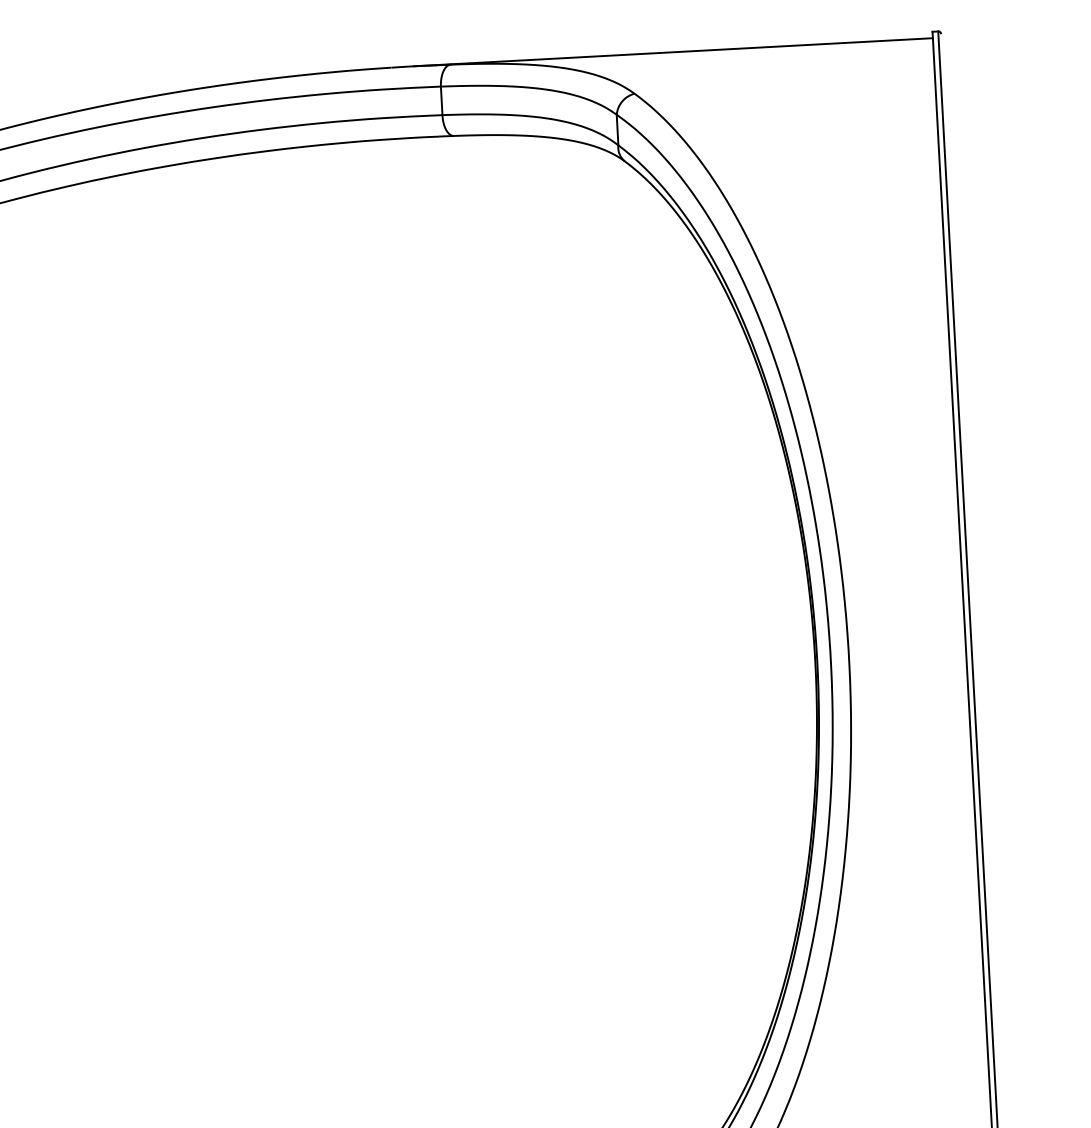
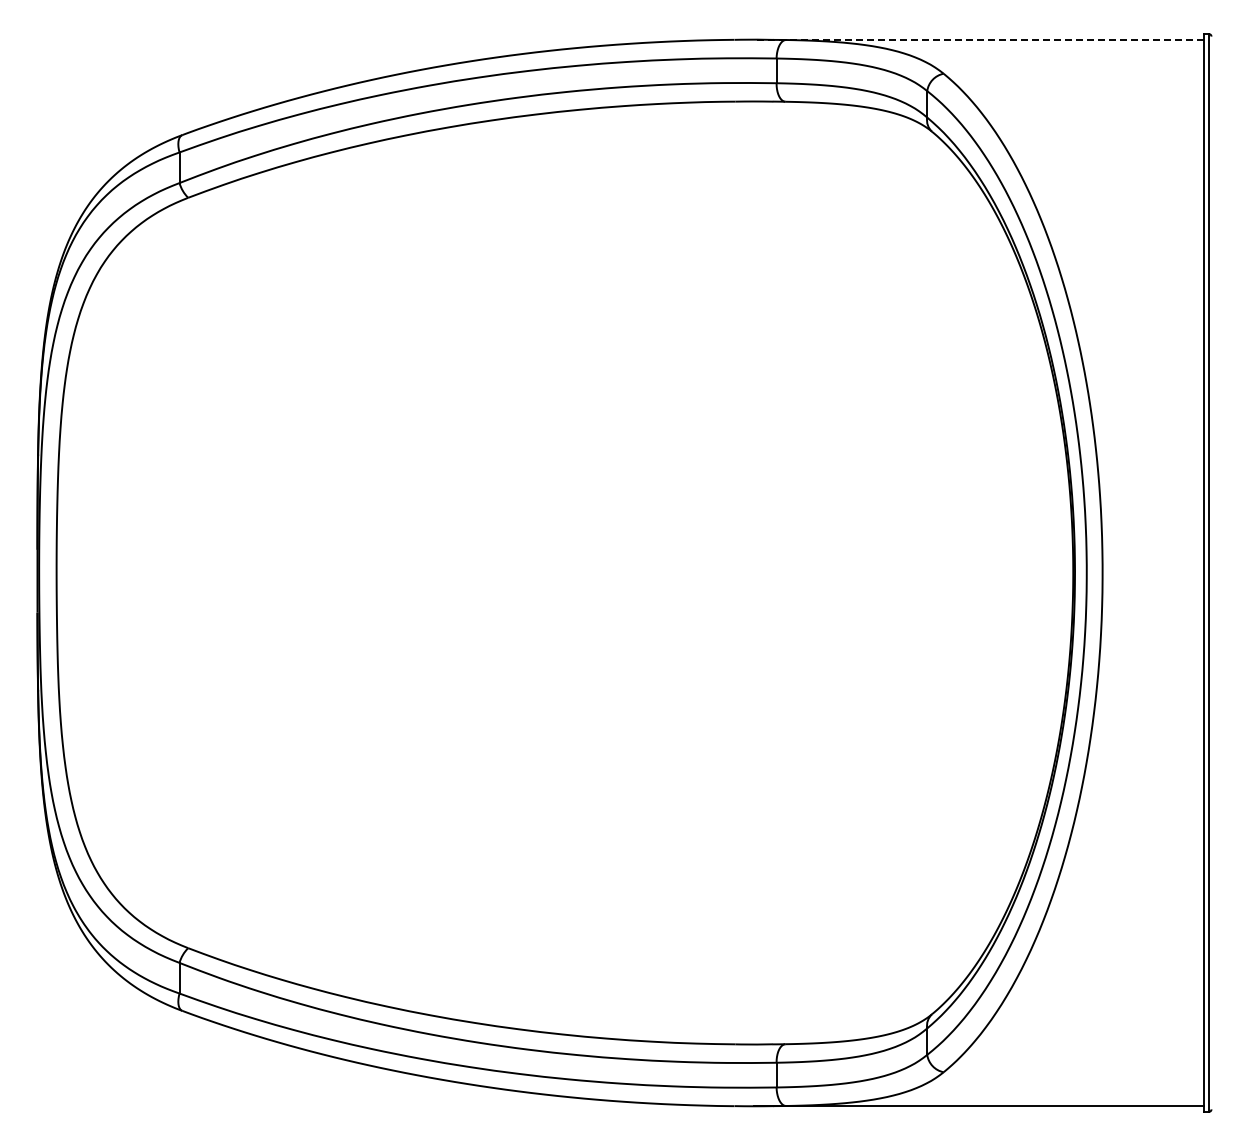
line: (673, 52) -> (979, 39), solid -> dashed

